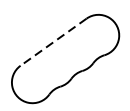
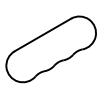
line: (53, 42) -> (42, 35), dashed -> solid

